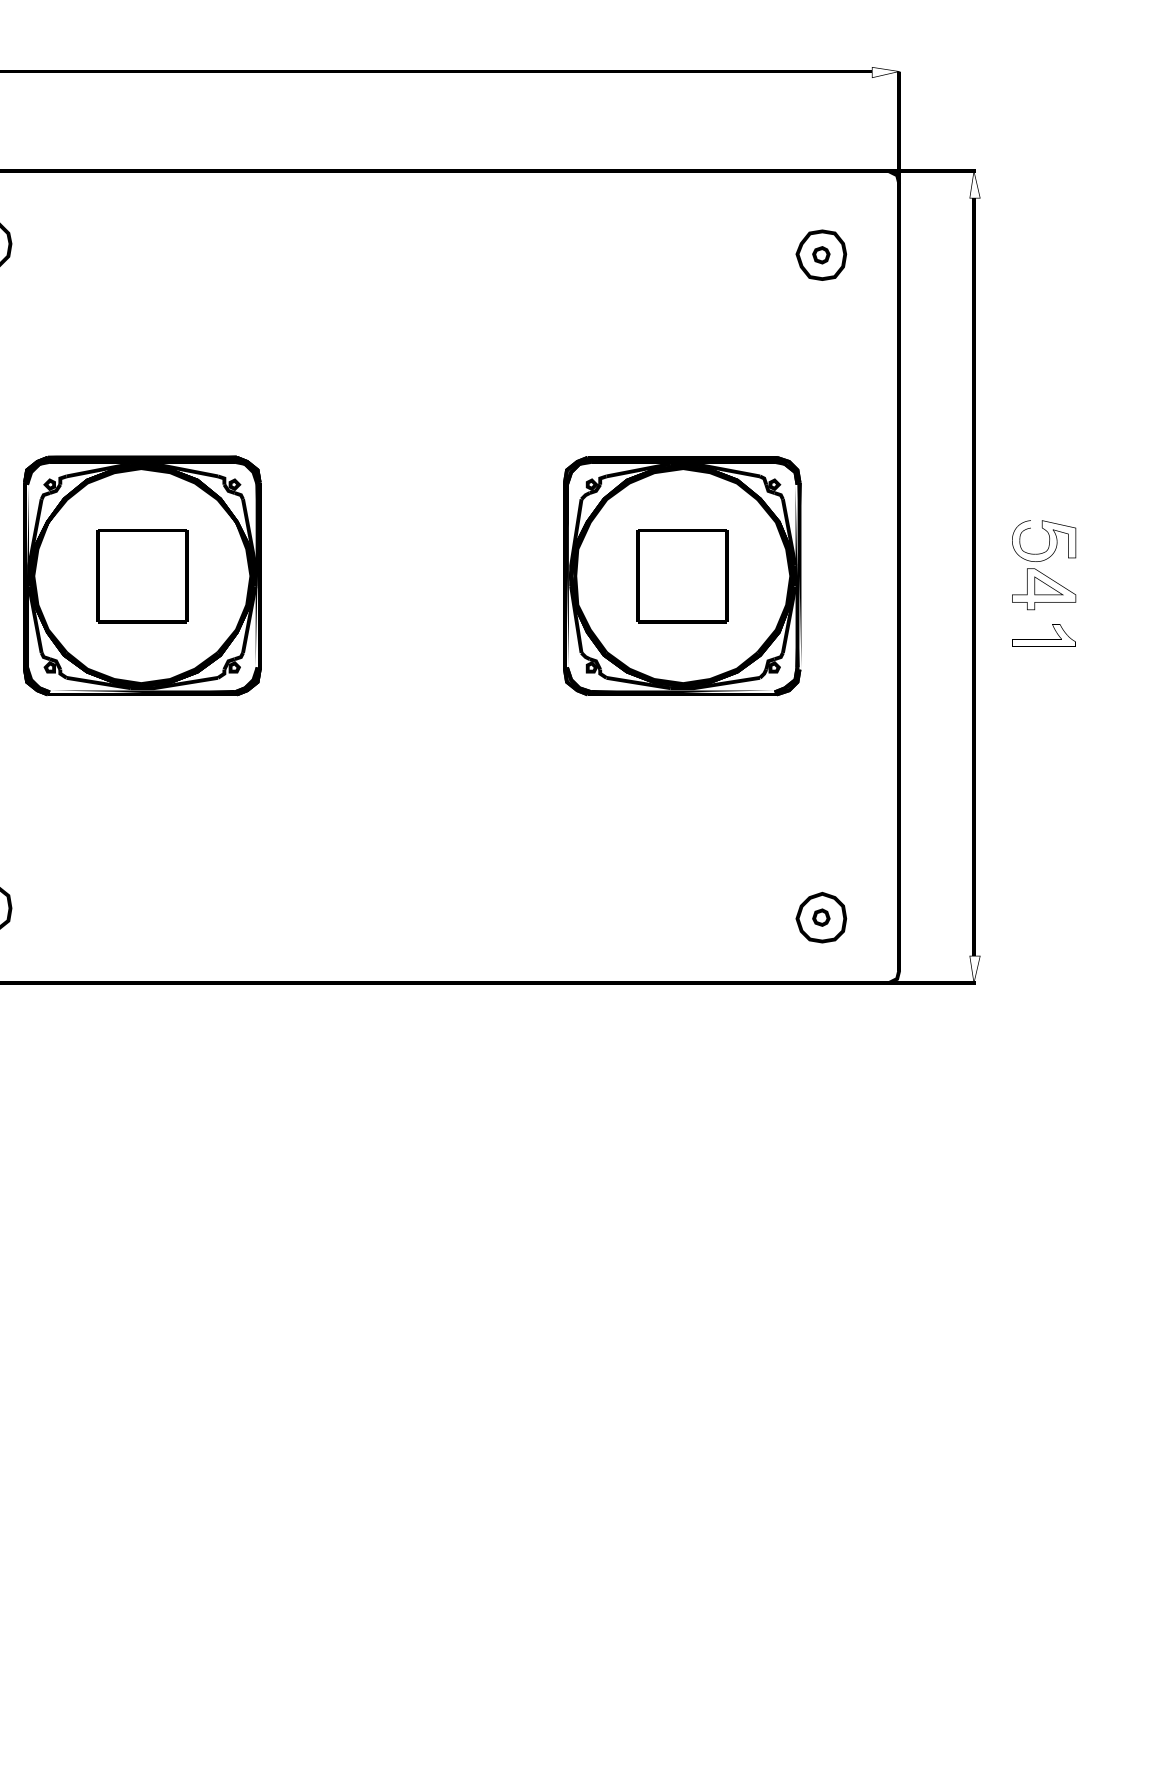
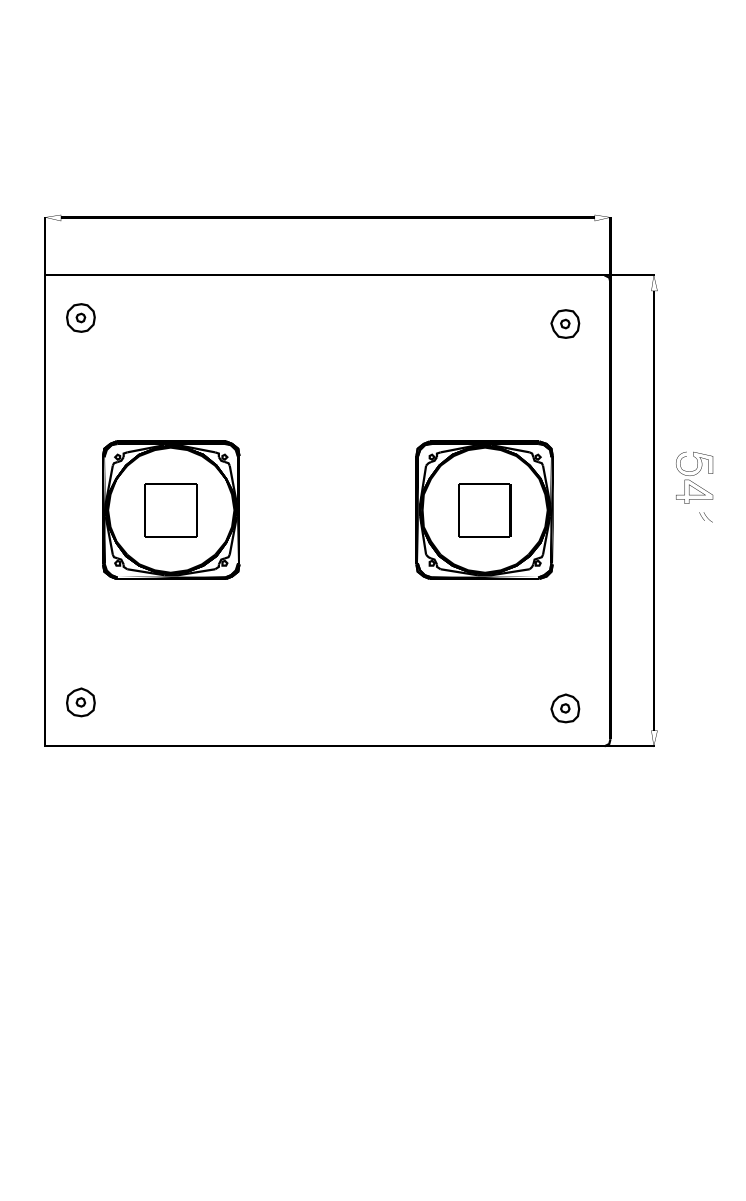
part: (1043, 580) -> (694, 486), moved

